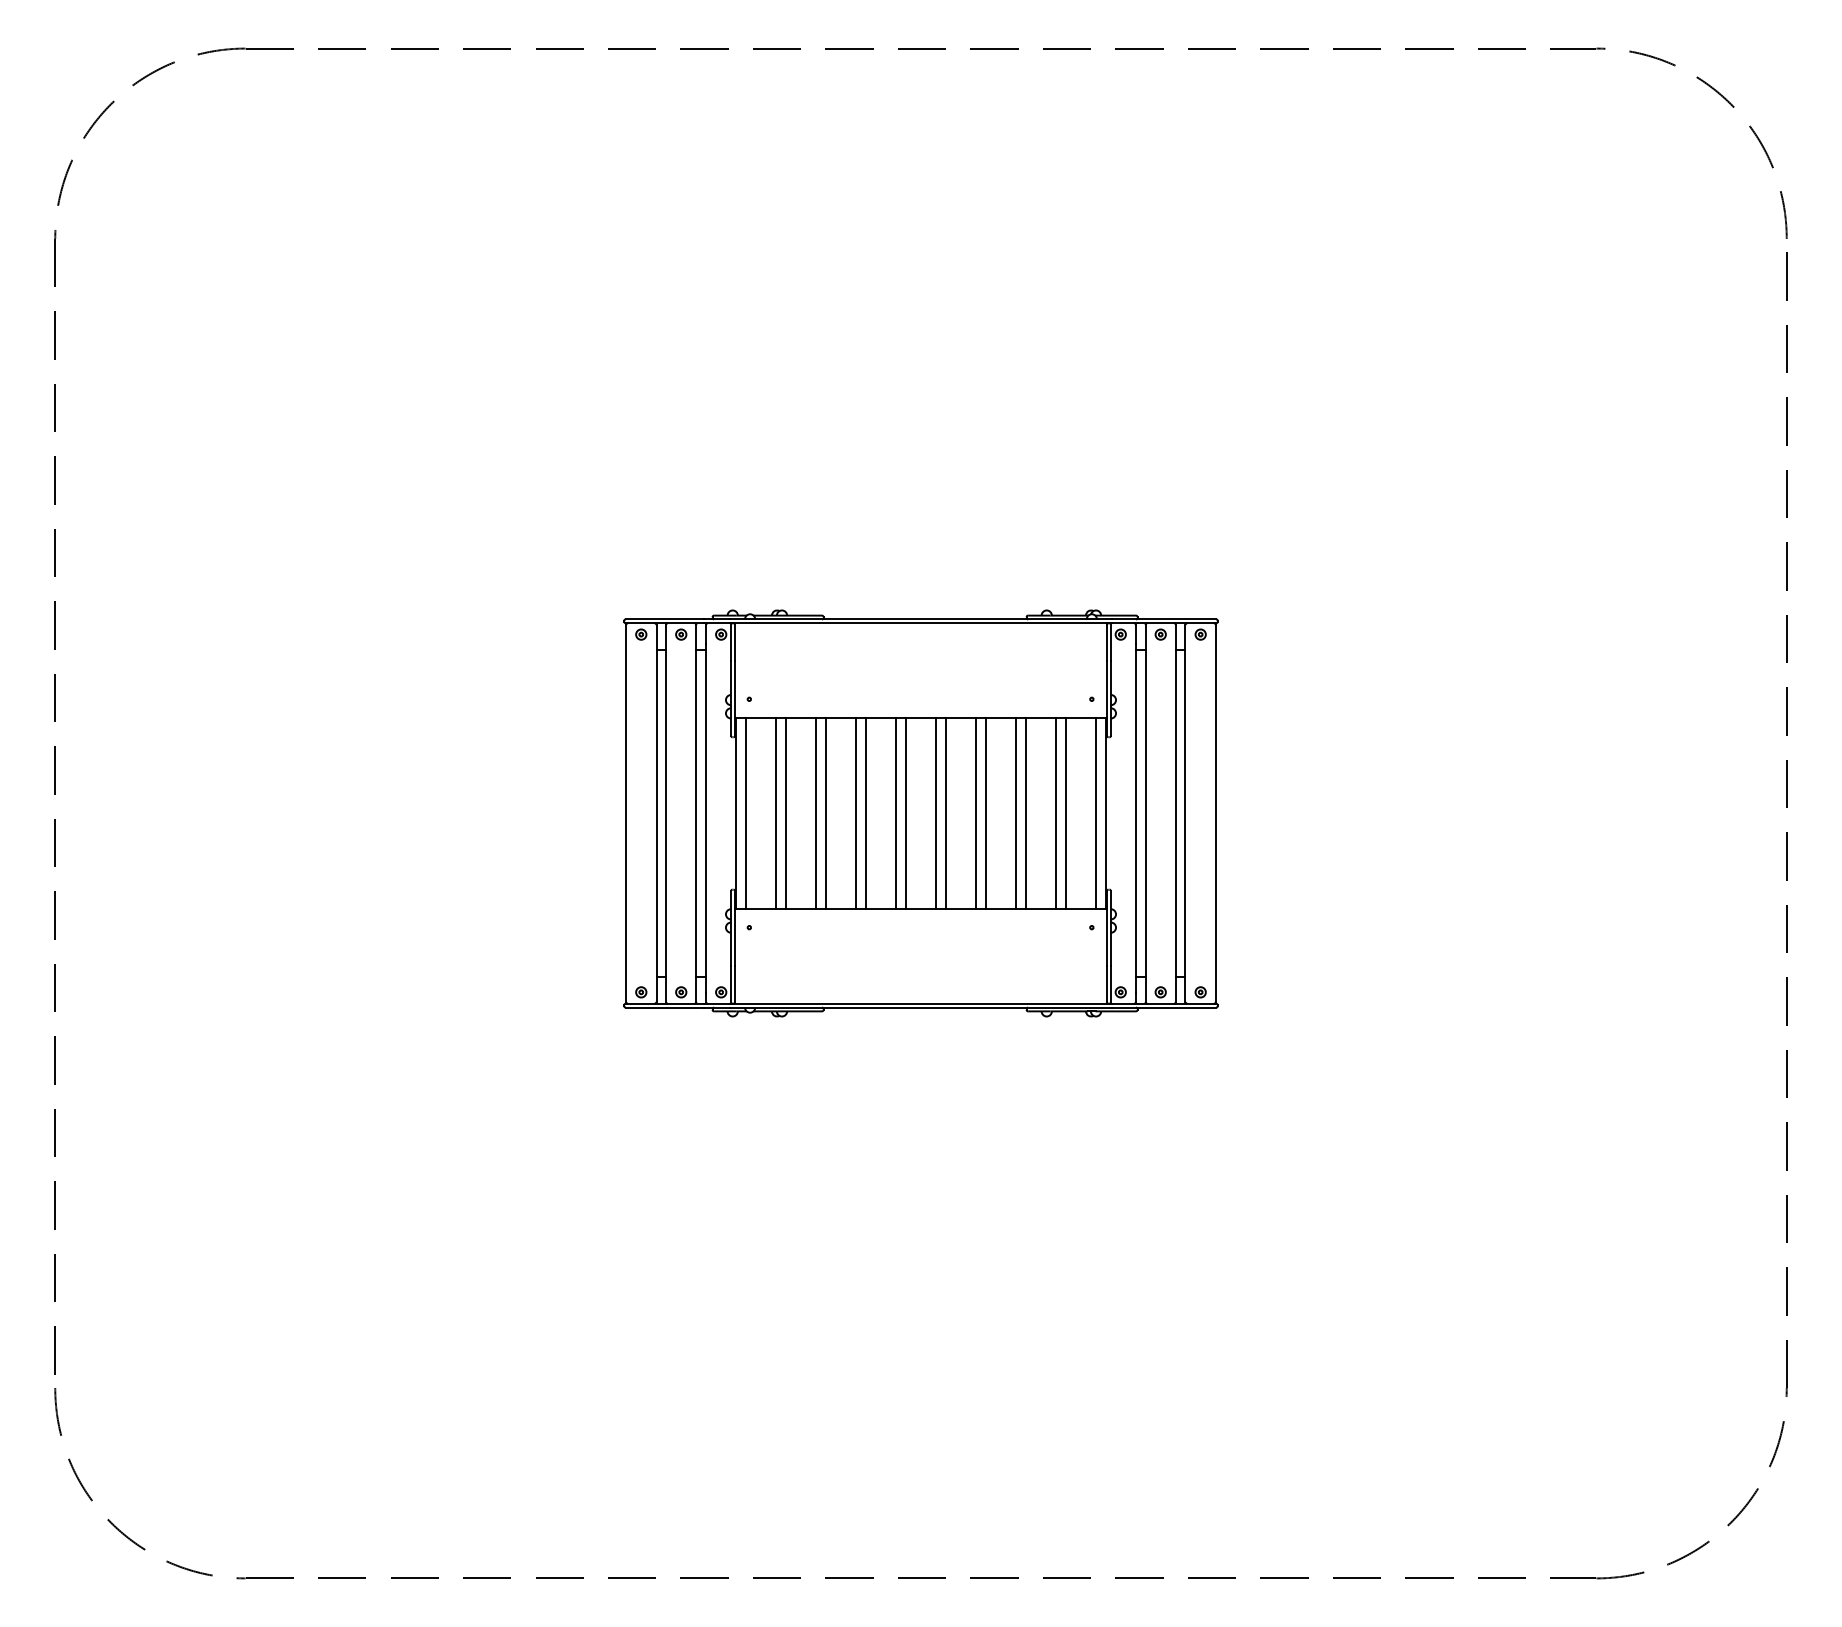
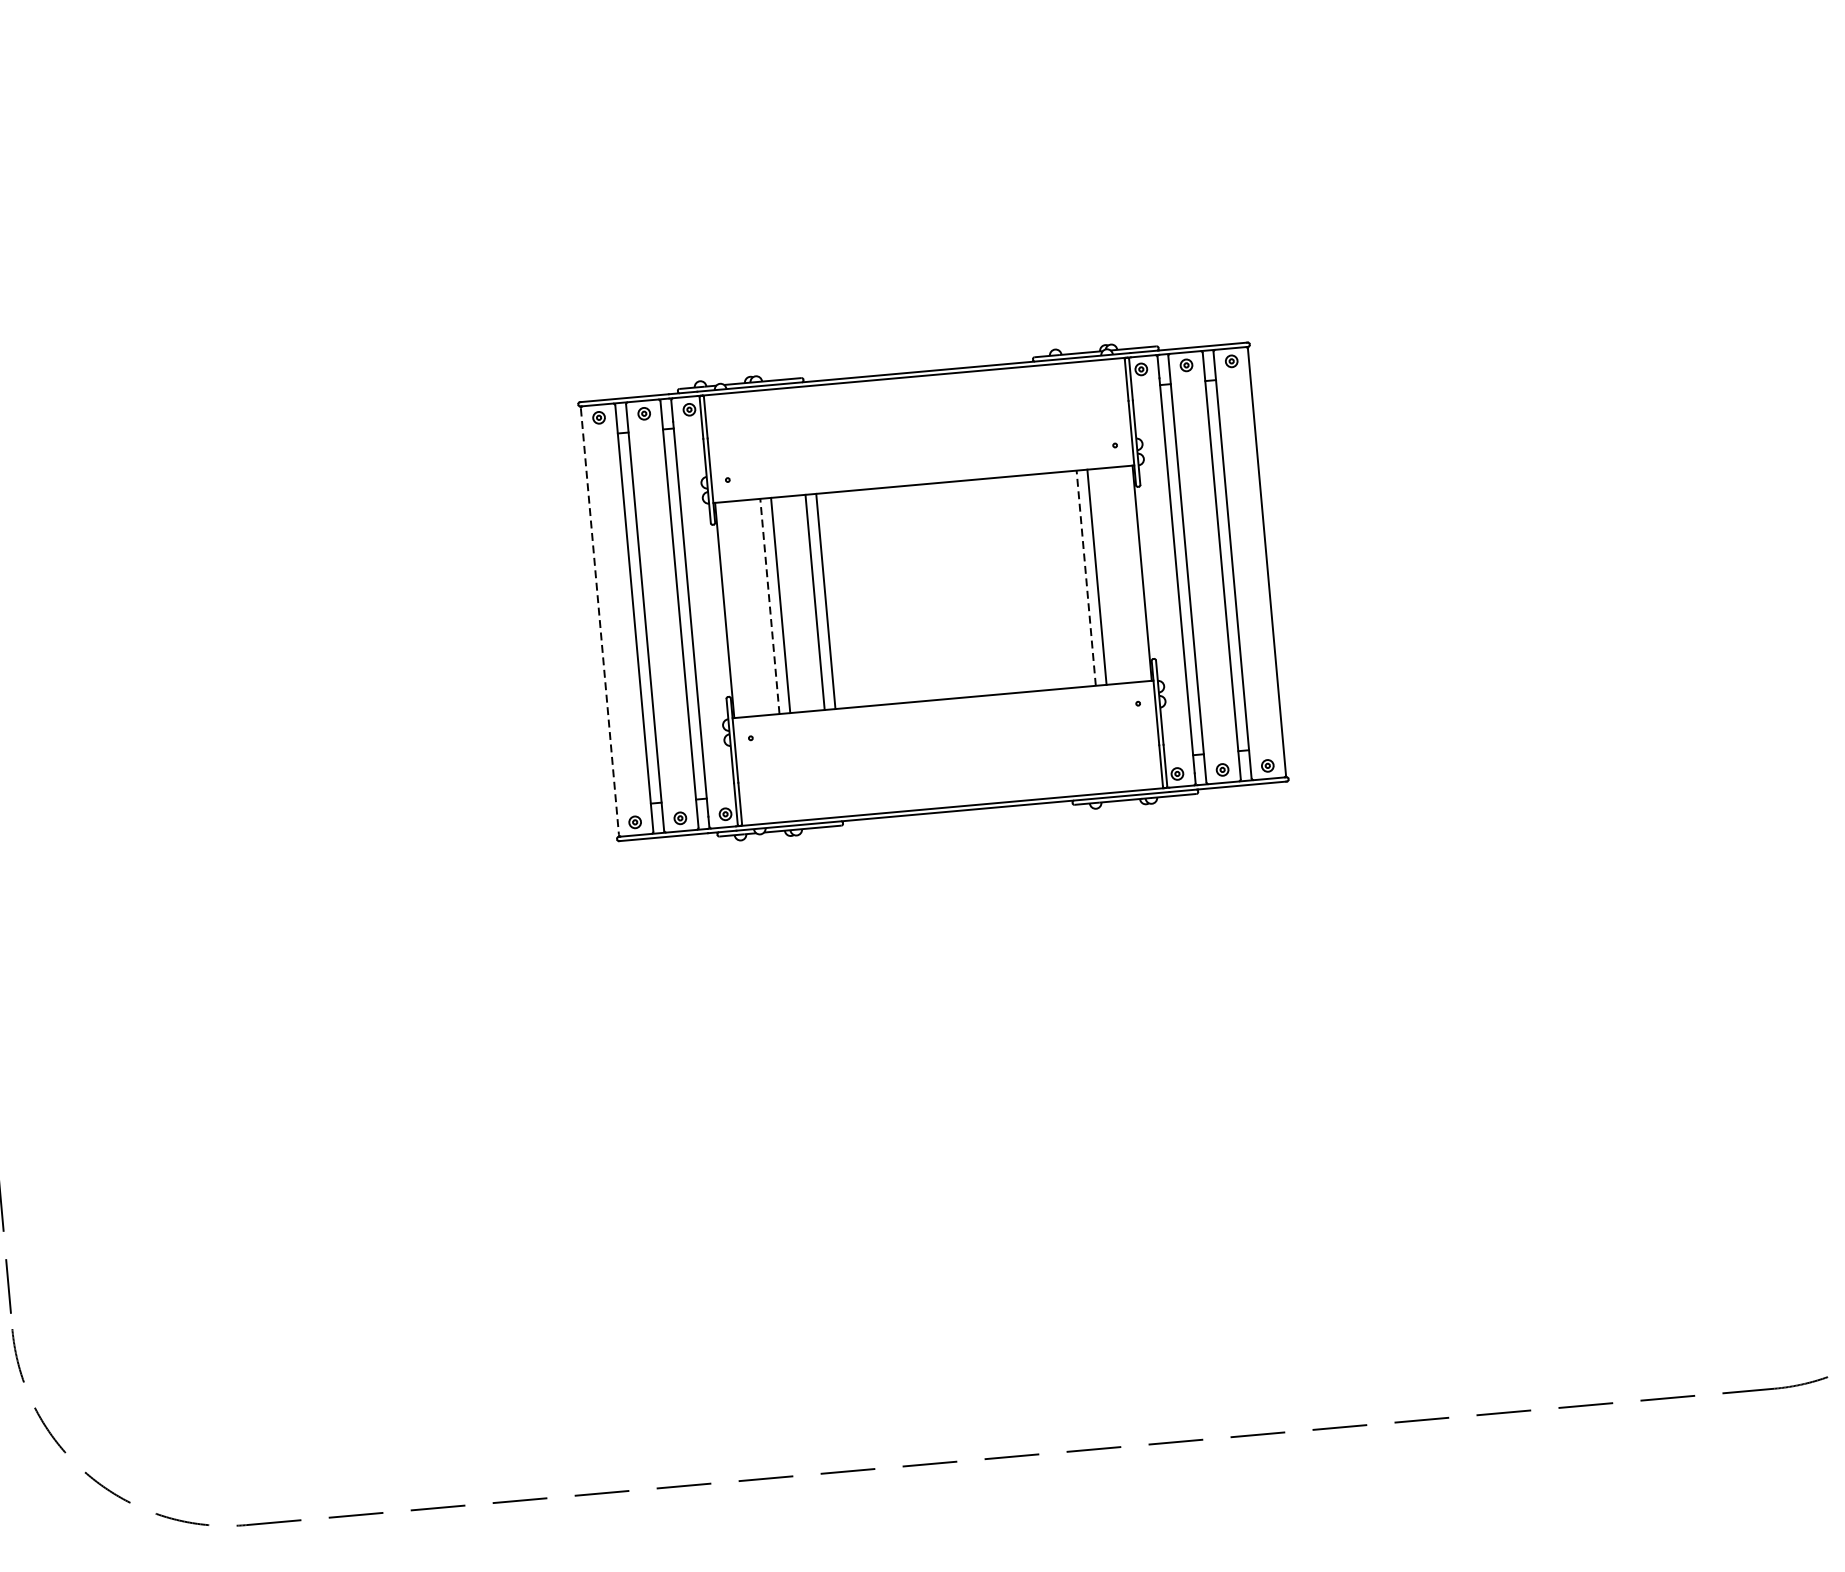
line: (626, 813) -> (600, 621), solid -> dashed
line: (745, 813) -> (734, 609), removed
line: (776, 813) -> (770, 606), solid -> dashed
line: (856, 813) -> (860, 598), removed
line: (865, 813) -> (870, 597), removed
line: (896, 813) -> (905, 594), removed
line: (905, 813) -> (915, 593), removed
line: (936, 813) -> (950, 590), removed
line: (945, 813) -> (961, 589), removed
line: (976, 813) -> (996, 586), removed
line: (985, 813) -> (1006, 585), removed
line: (1016, 813) -> (1041, 582), removed
line: (1025, 813) -> (1051, 581), removed
line: (1056, 813) -> (1086, 578), solid -> dashed
line: (1096, 813) -> (1131, 574), removed

